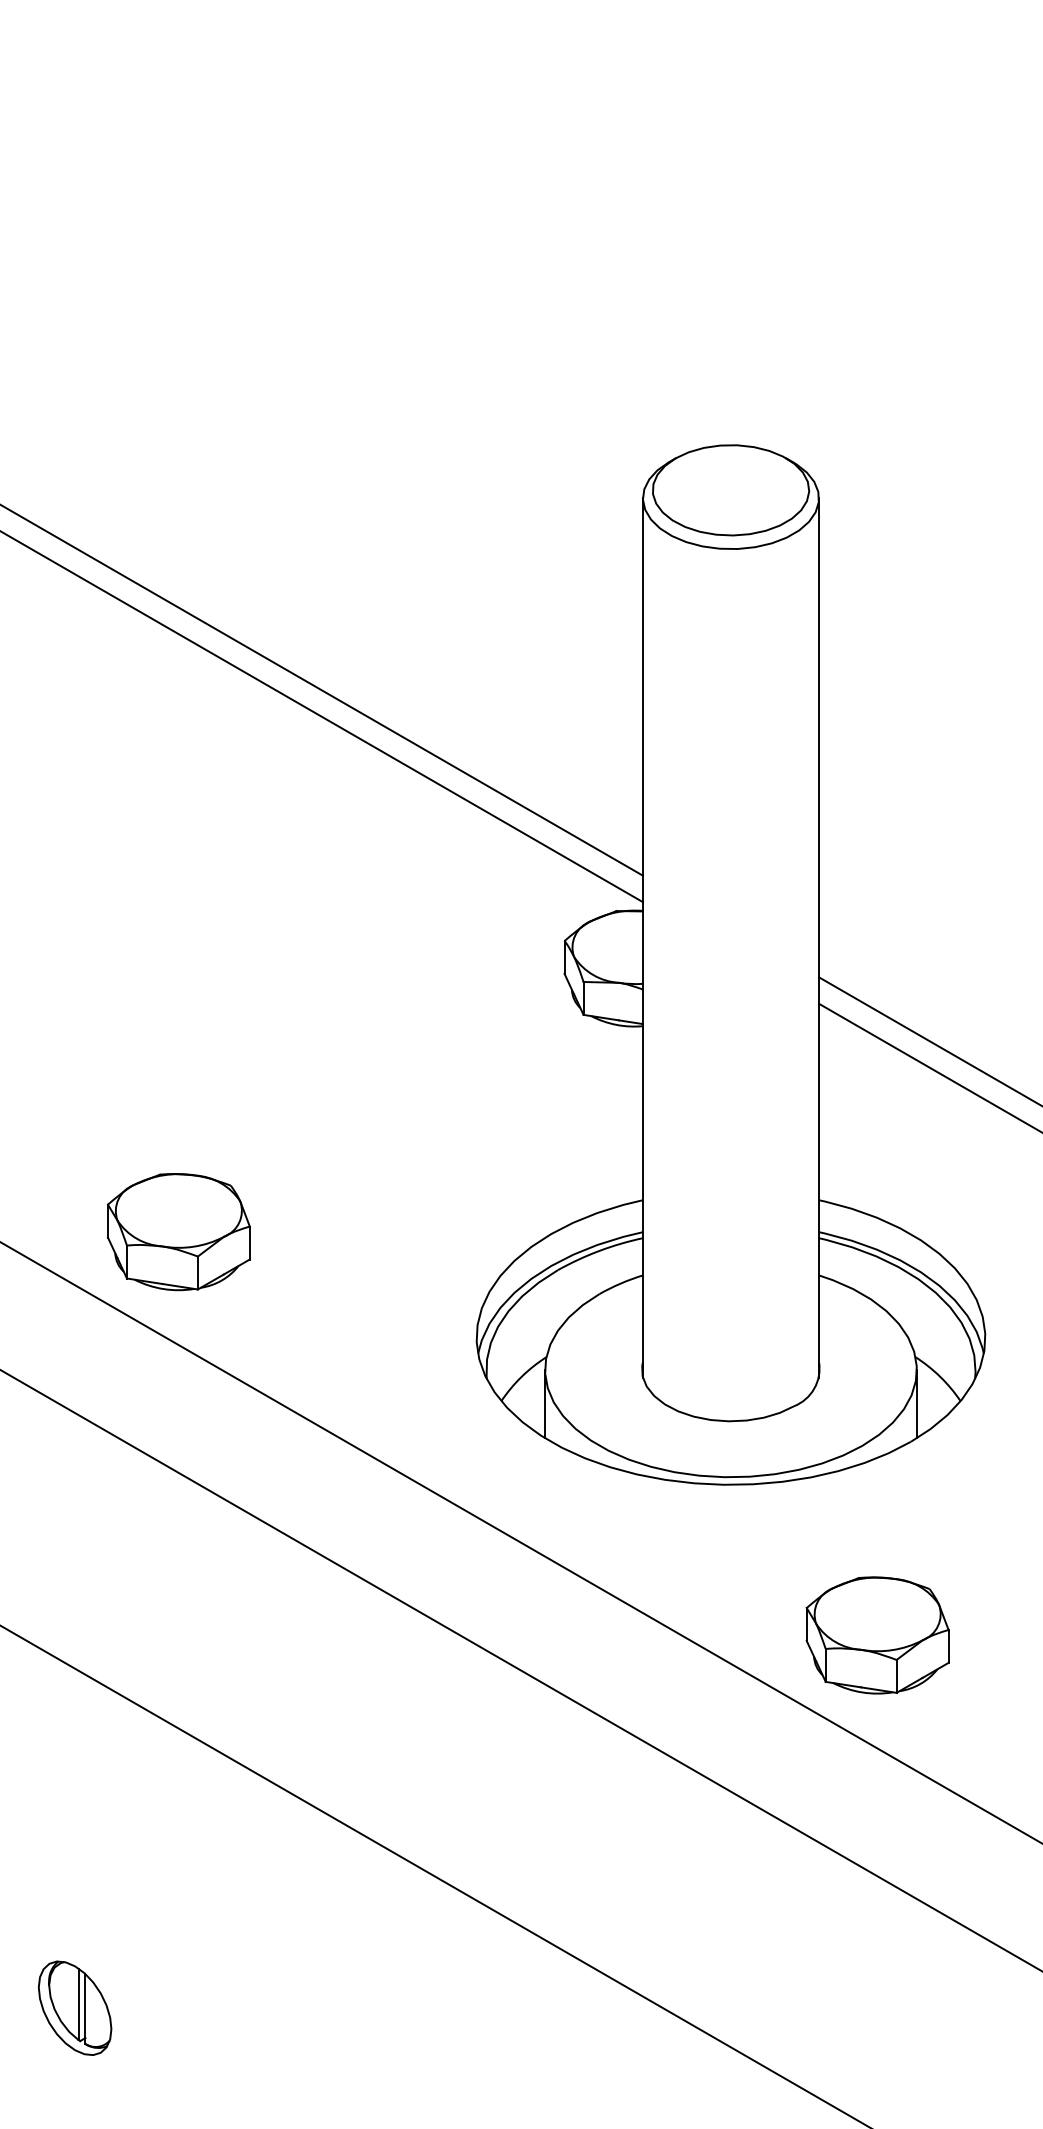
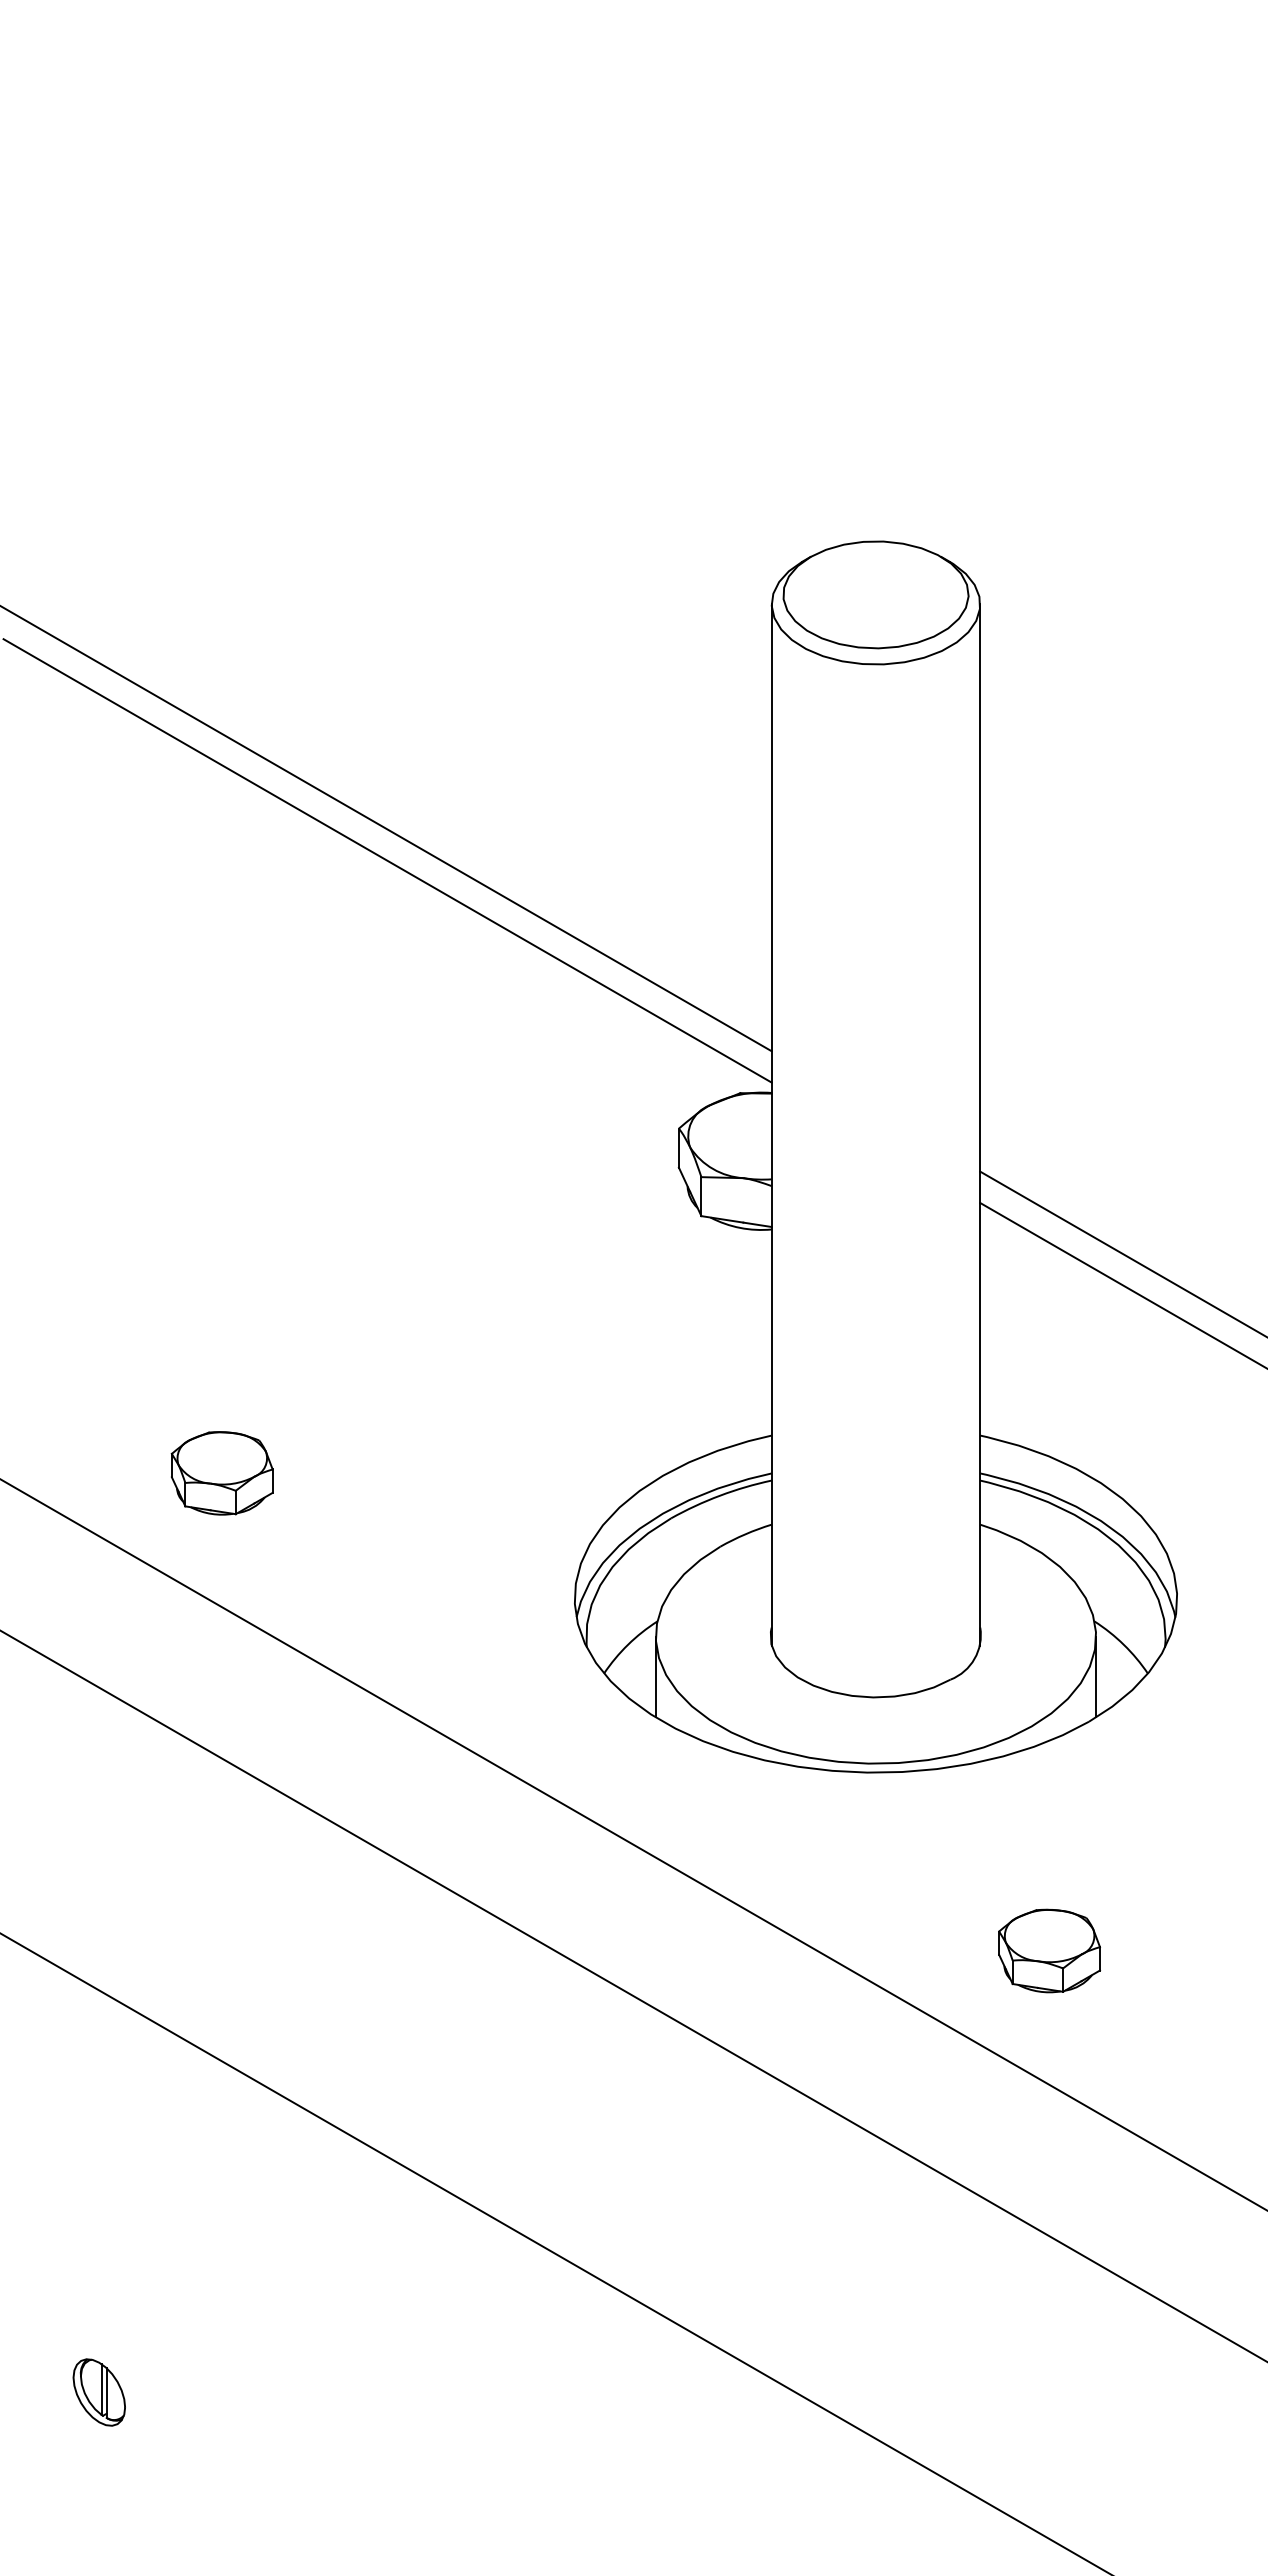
part: (179, 1232) -> (222, 1473), size x0.6
part: (877, 1635) -> (1049, 1950), size x0.6
part: (75, 2008) -> (99, 2392), size x0.6

